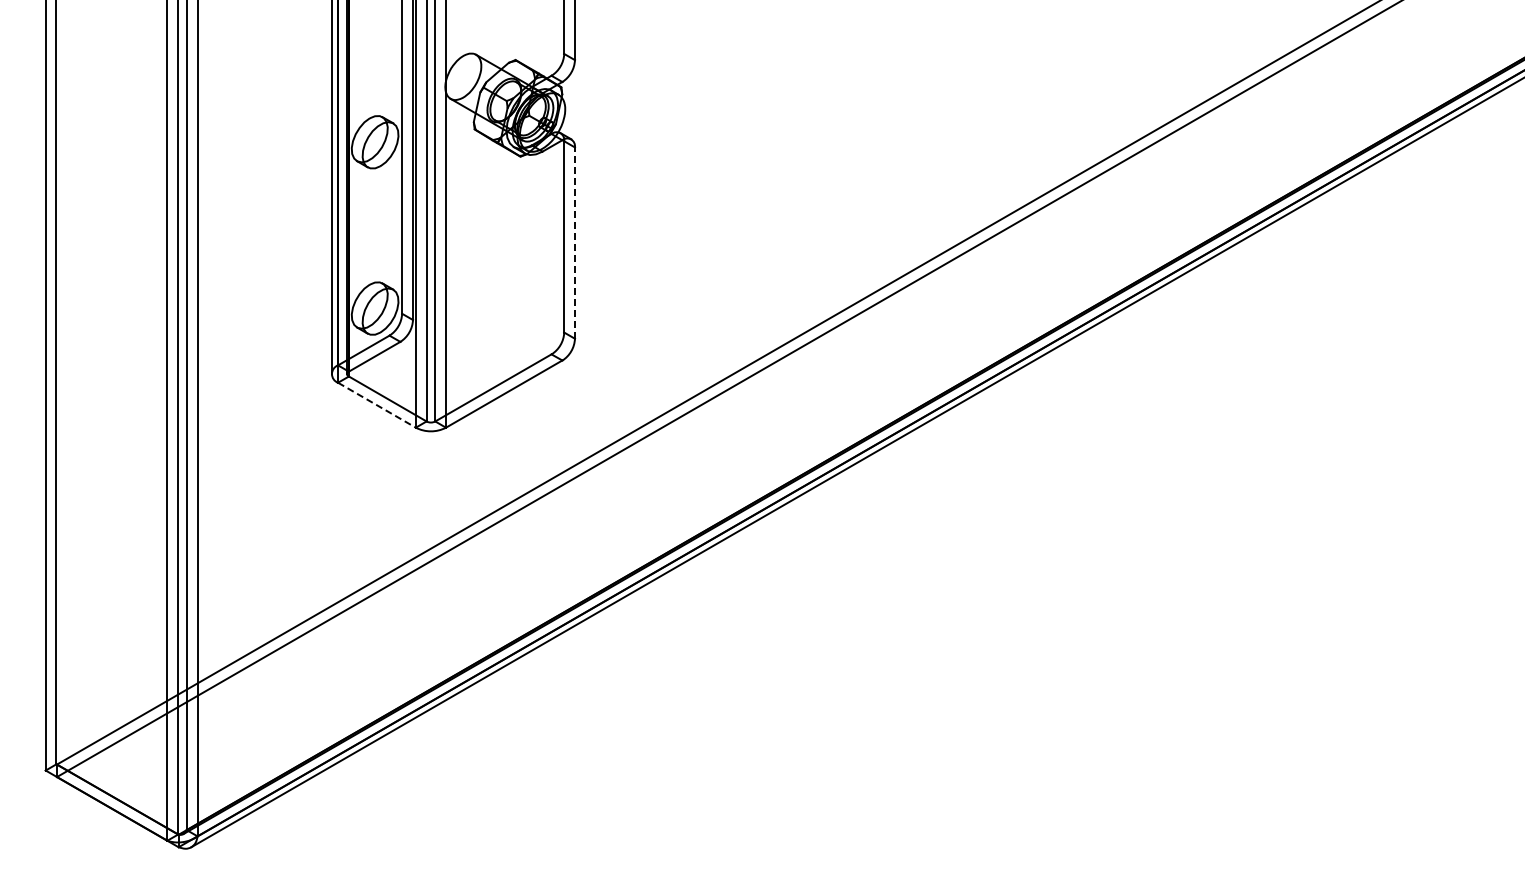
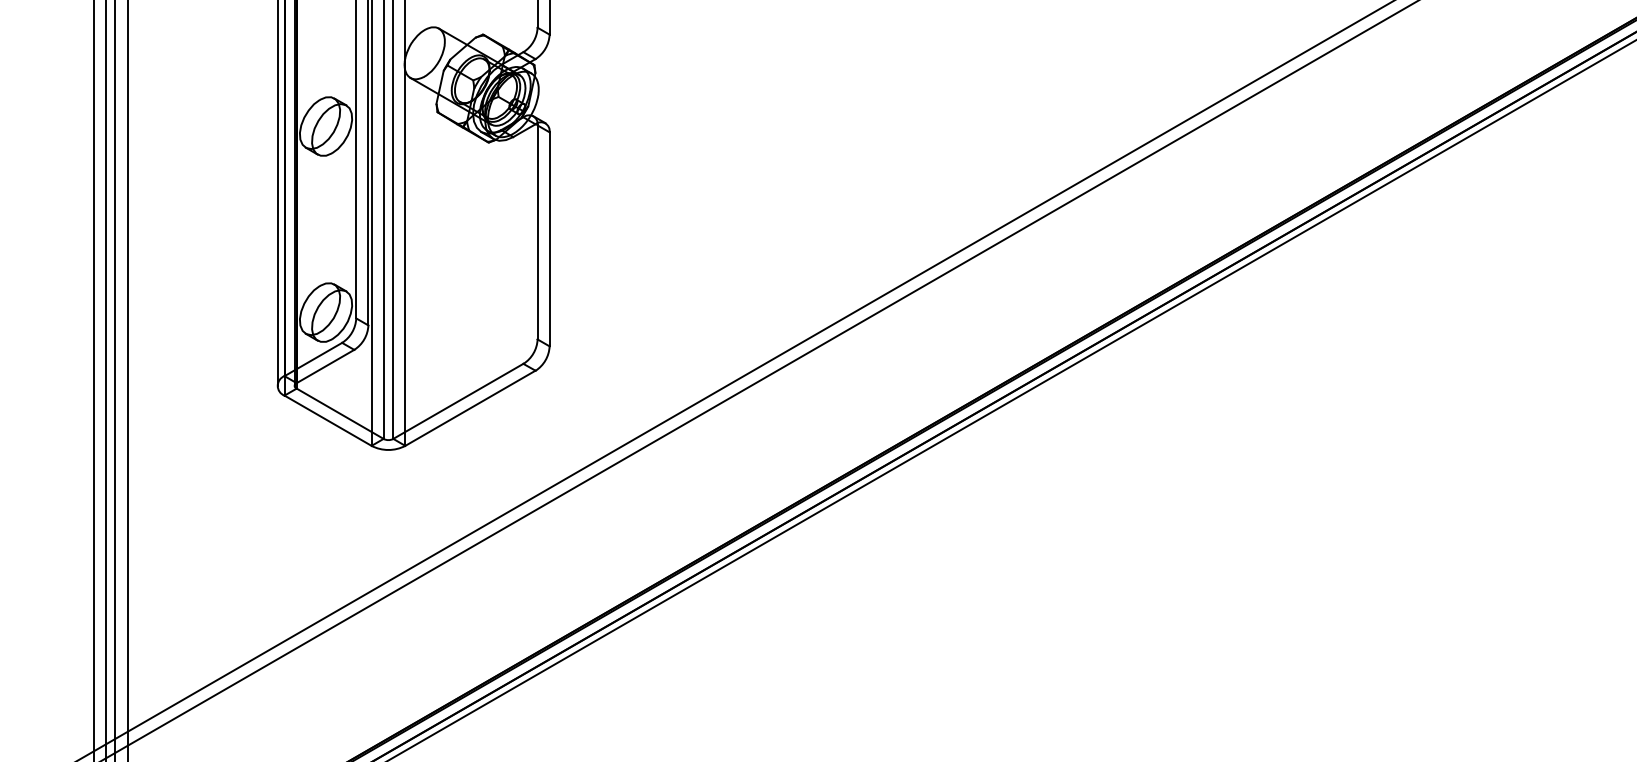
line: (575, 243) -> (550, 239), dashed -> solid
line: (376, 405) -> (327, 421), dashed -> solid

